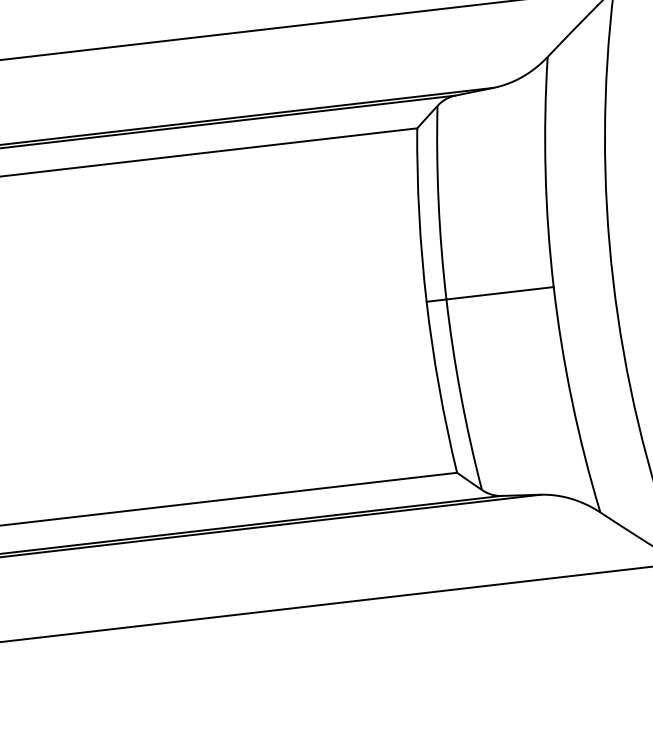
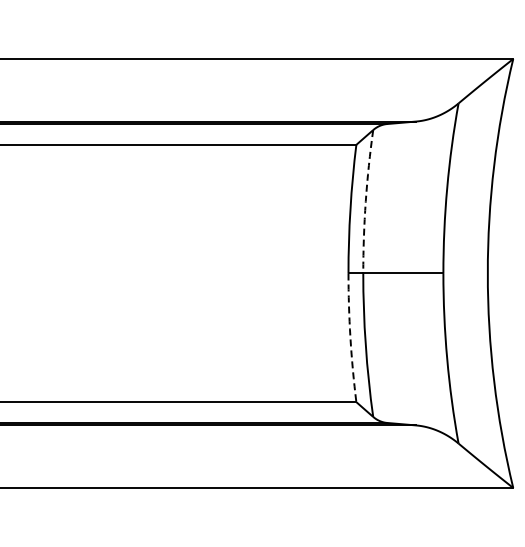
arc: (438, 202) -> (365, 201), solid -> dashed
arc: (439, 387) -> (350, 337), solid -> dashed

